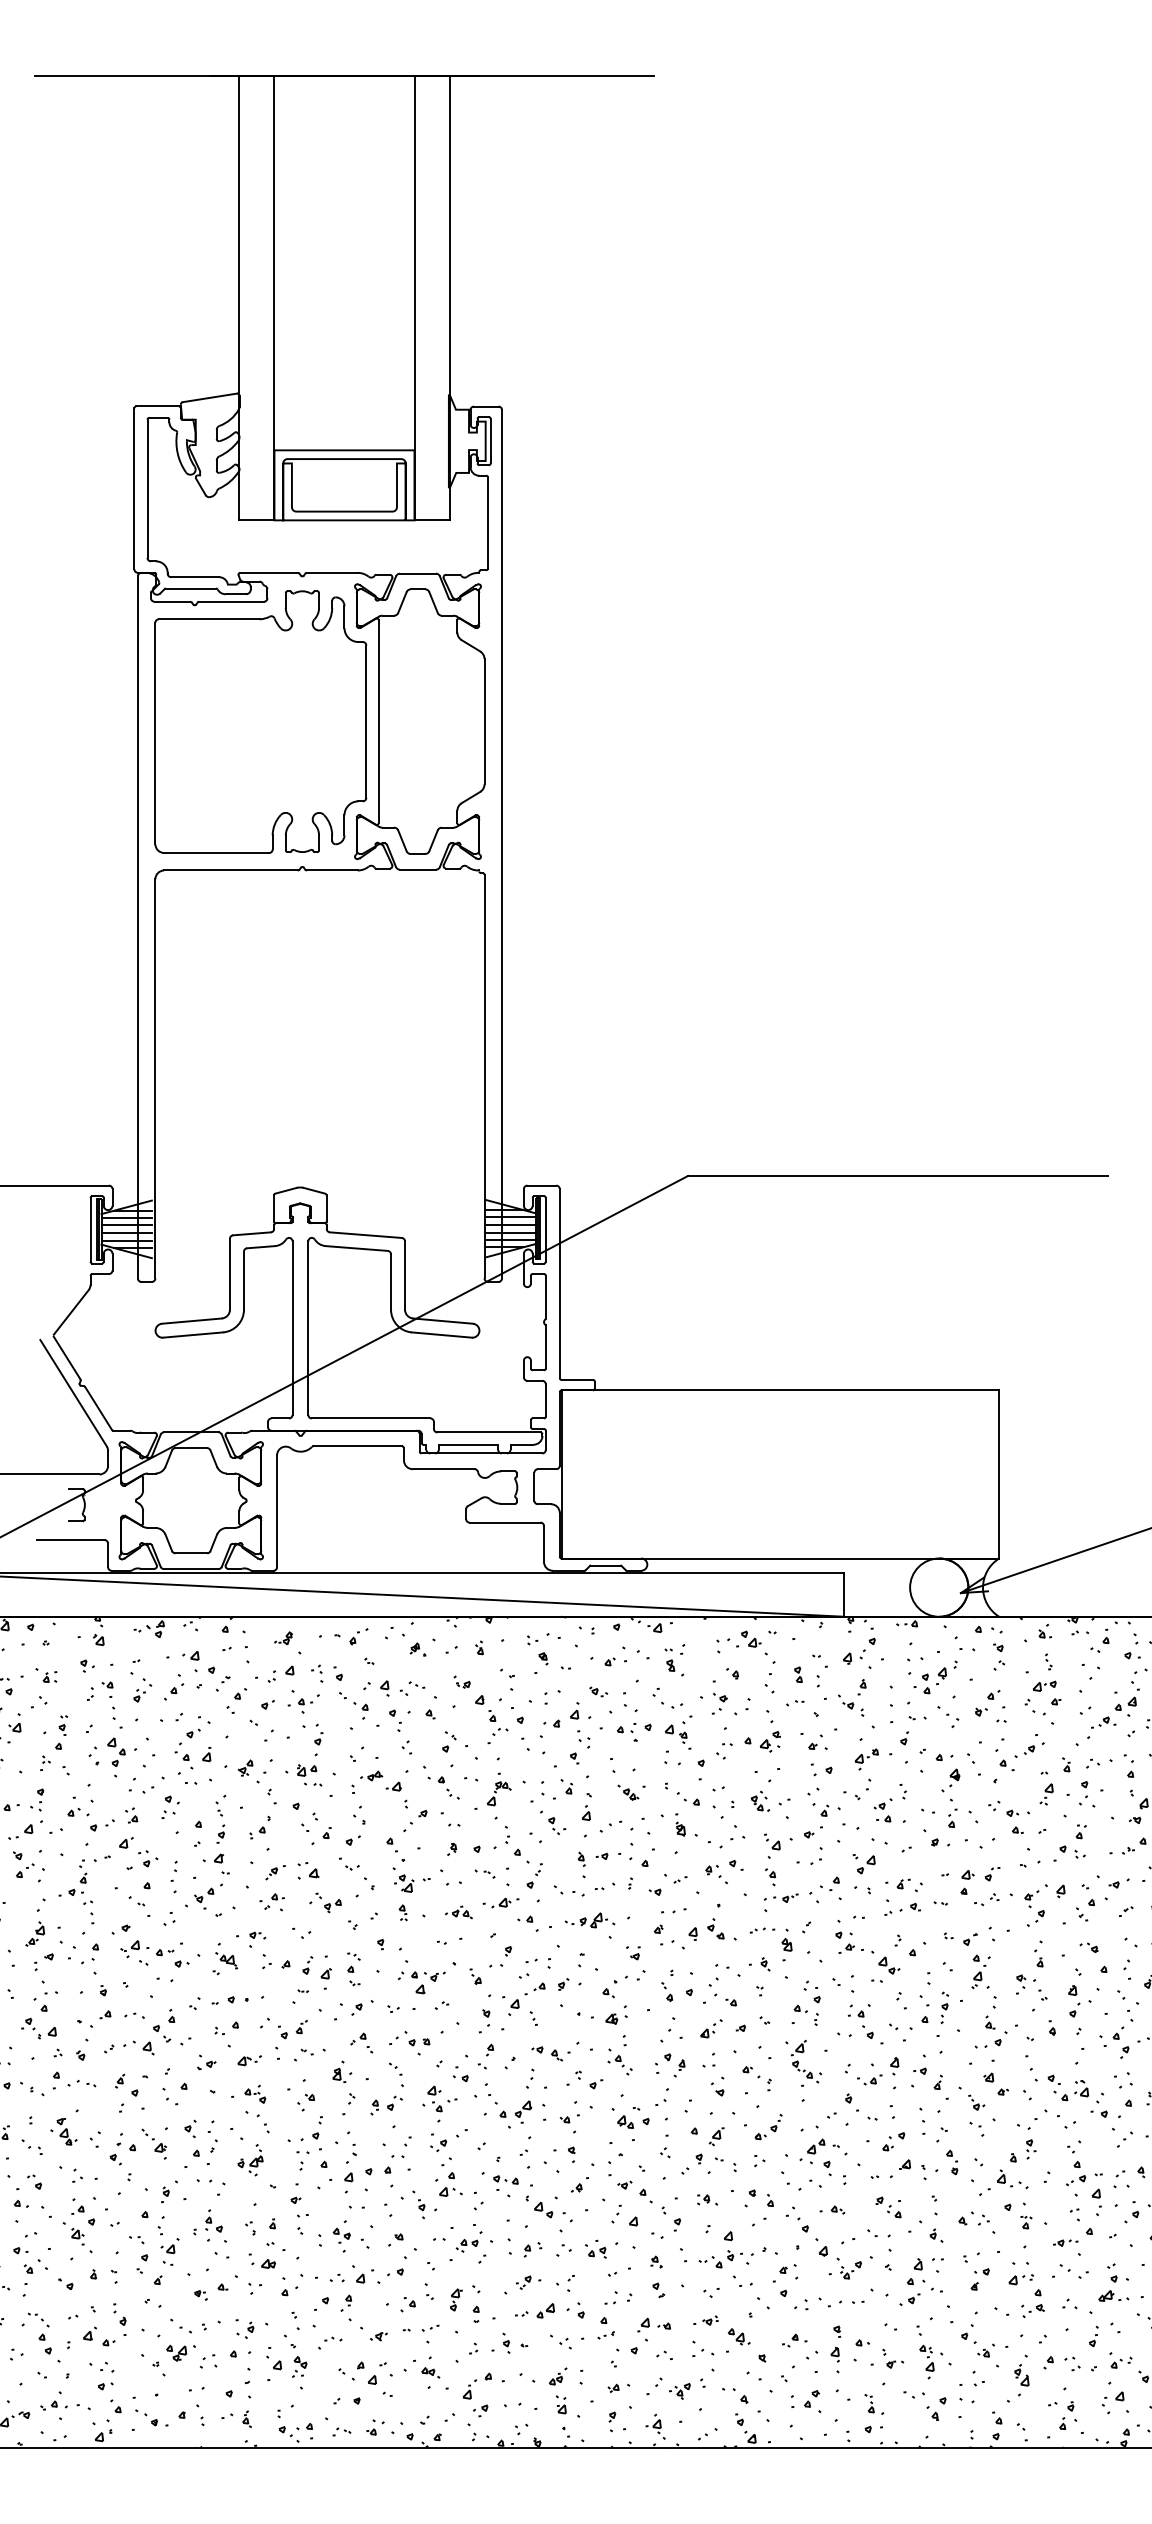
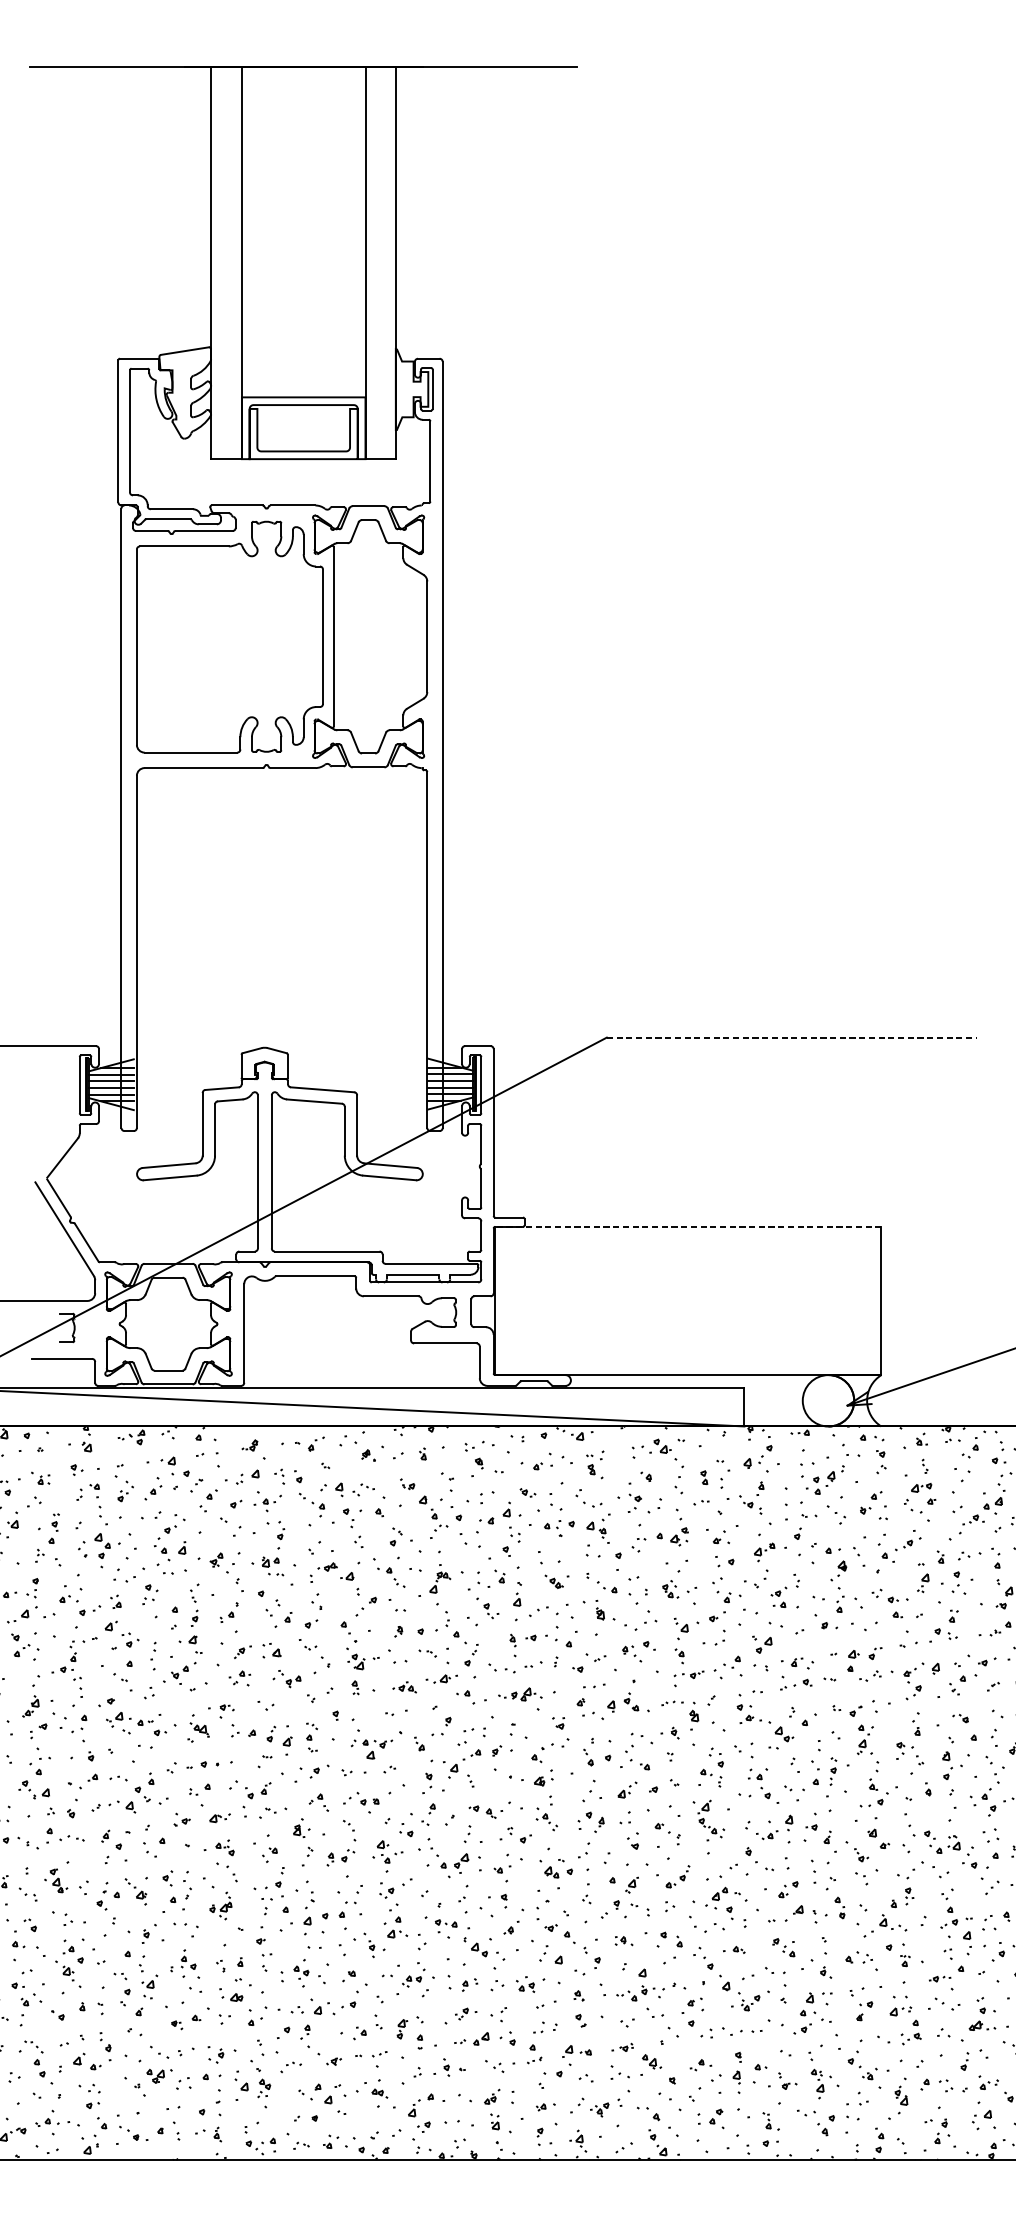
line: (897, 1175) -> (791, 1037), solid -> dashed
line: (780, 1390) -> (688, 1226), solid -> dashed

